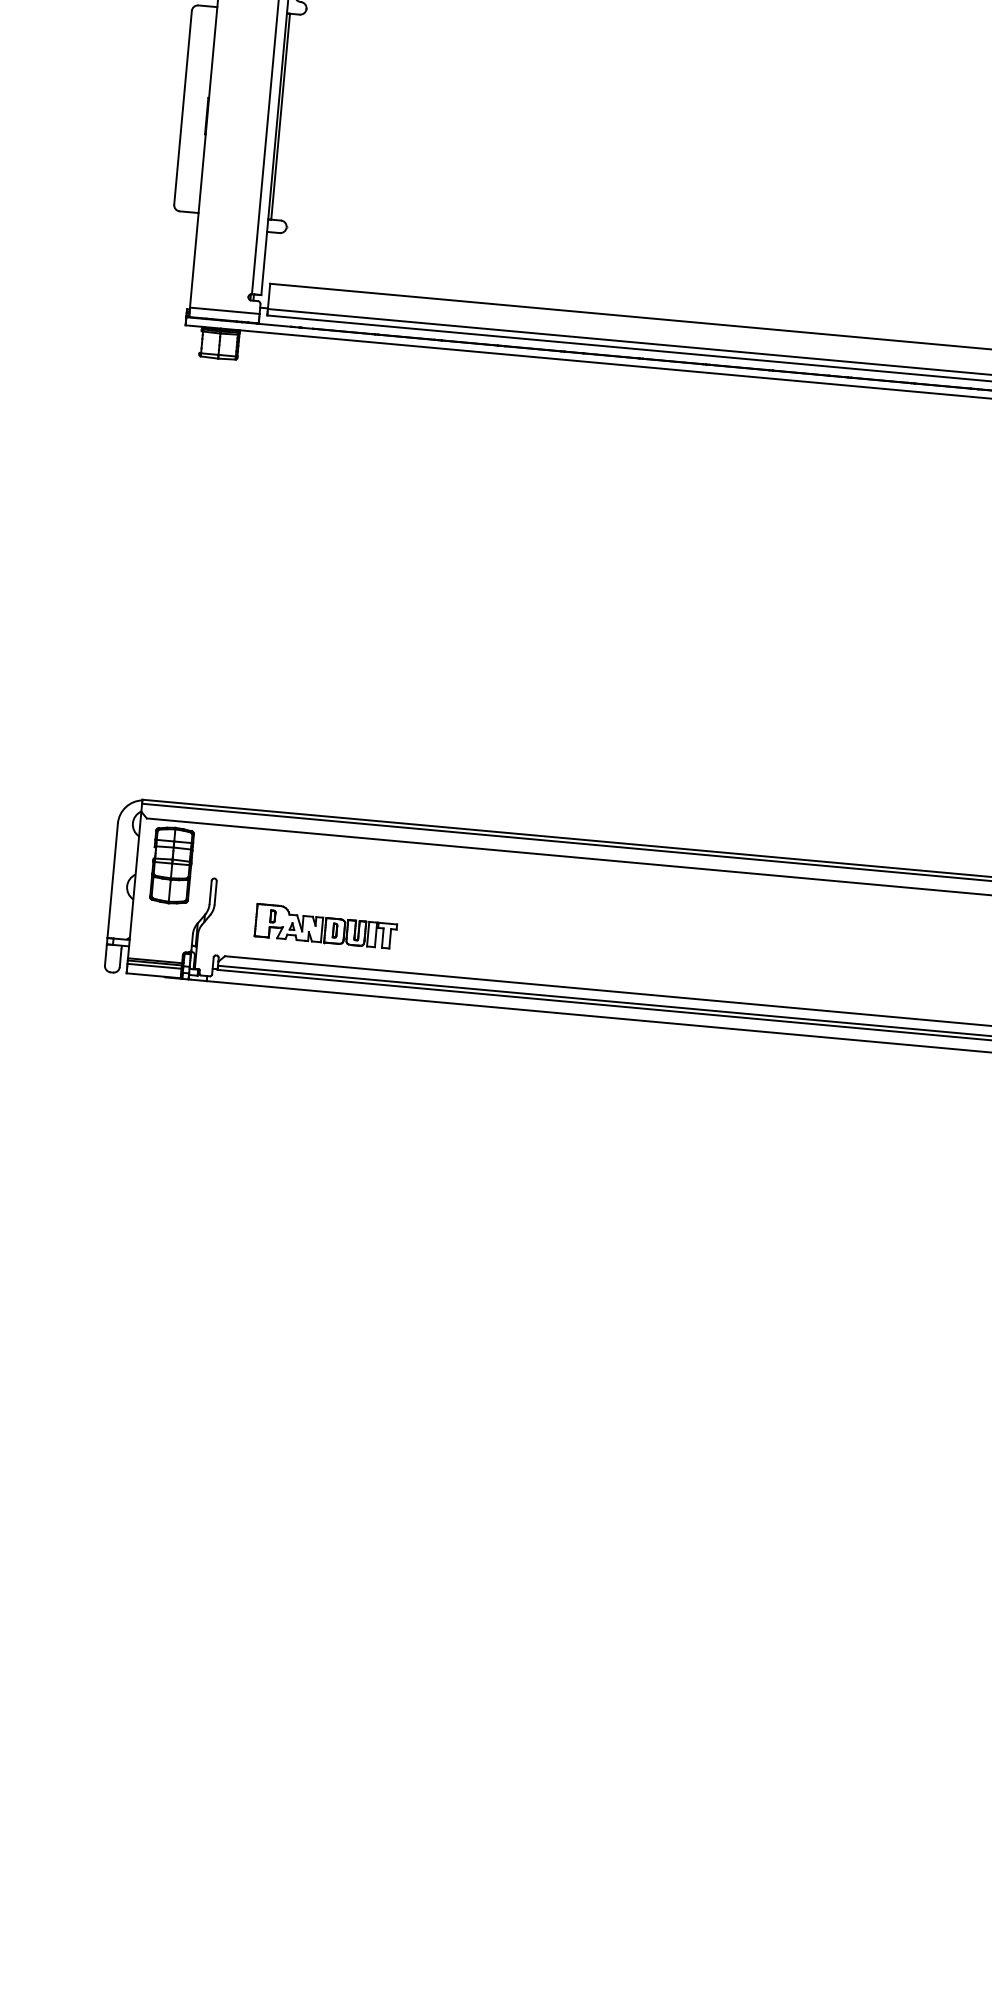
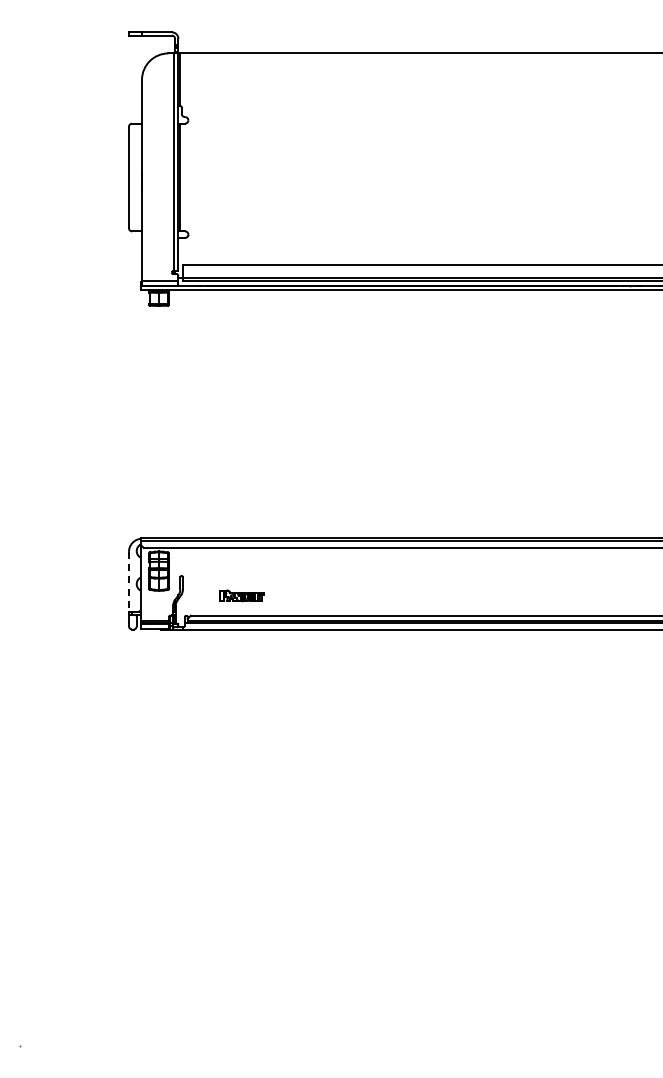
line: (111, 879) -> (128, 581), solid -> dashed
part: (325, 926) -> (241, 595), size x0.6

